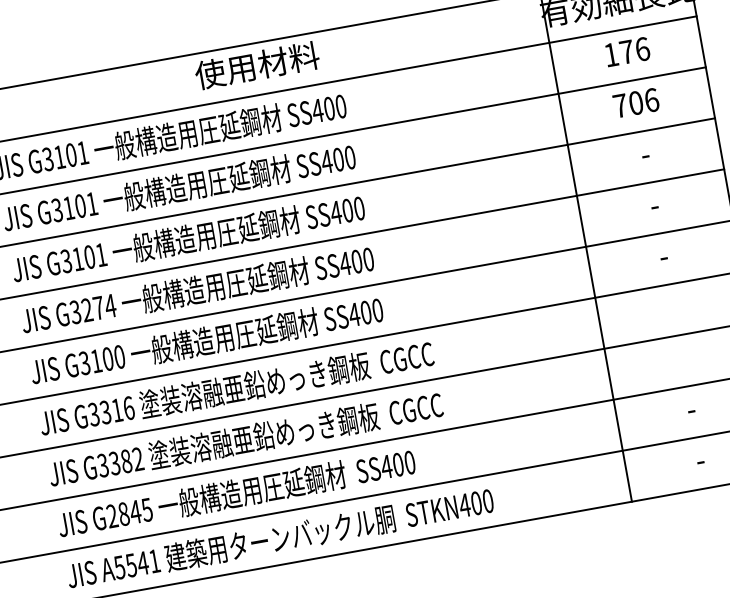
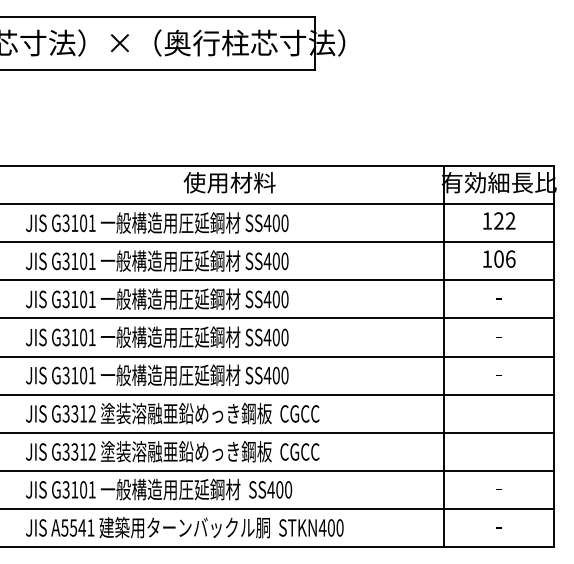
text: (634, 50) -> (504, 220), 176 -> 122
text: (620, 105) -> (487, 258), 706 -> 106
text: (98, 308) -> (83, 337), G3274 -> G3101
text: (118, 357) -> (91, 375), G3100 -> G3101
text: (127, 407) -> (91, 413), G3316 -> G3312
text: (126, 460) -> (83, 451), G3382 -> G3312
text: (128, 512) -> (78, 489), G2845 -> G3101

